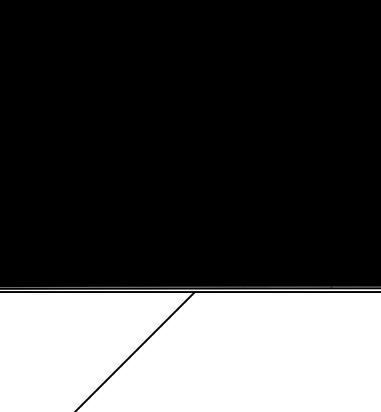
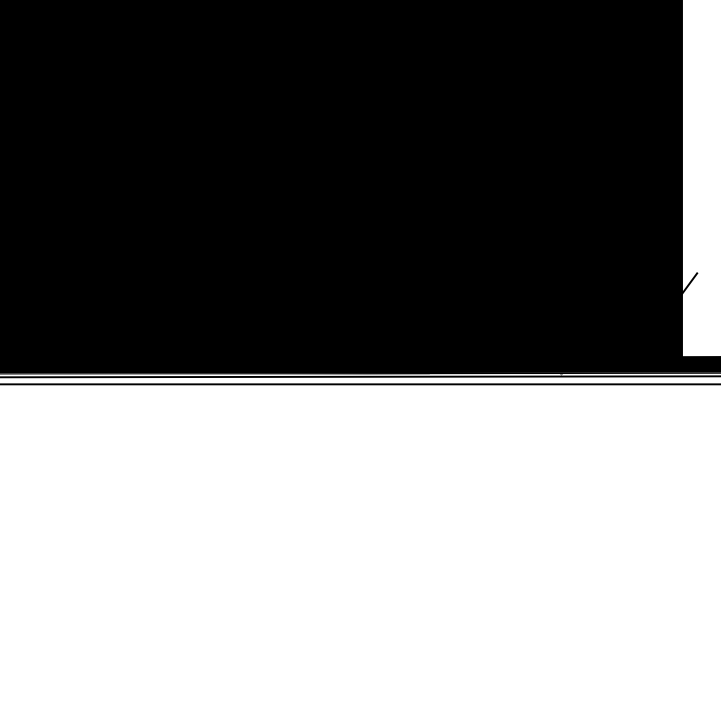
hatch: (136, 349) -> (147, 506), removed

